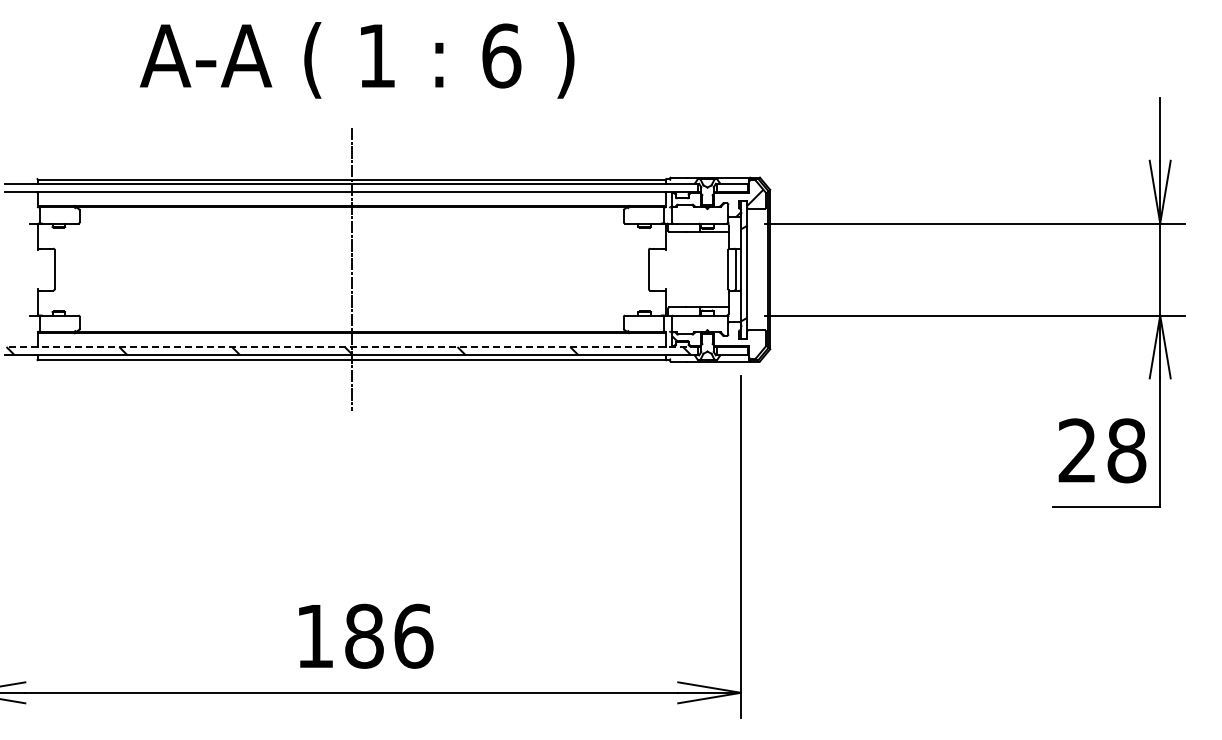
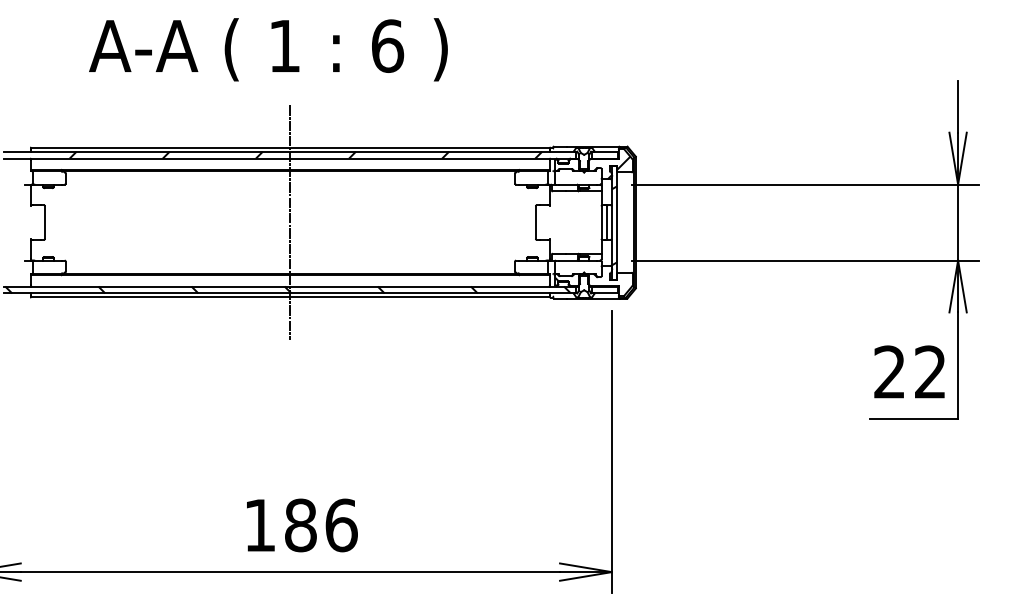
text: (357, 60) -> (268, 49), moved
hatch: (370, 187) -> (305, 154), added
line: (351, 347) -> (290, 286), dashed -> solid
text: (1126, 450) -> (930, 371), 28 -> 22

